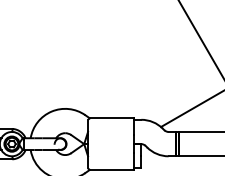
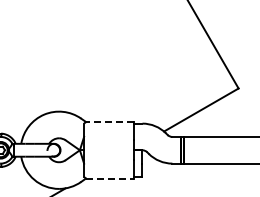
line: (111, 117) -> (109, 121), solid -> dashed
line: (112, 169) -> (110, 178), solid -> dashed

